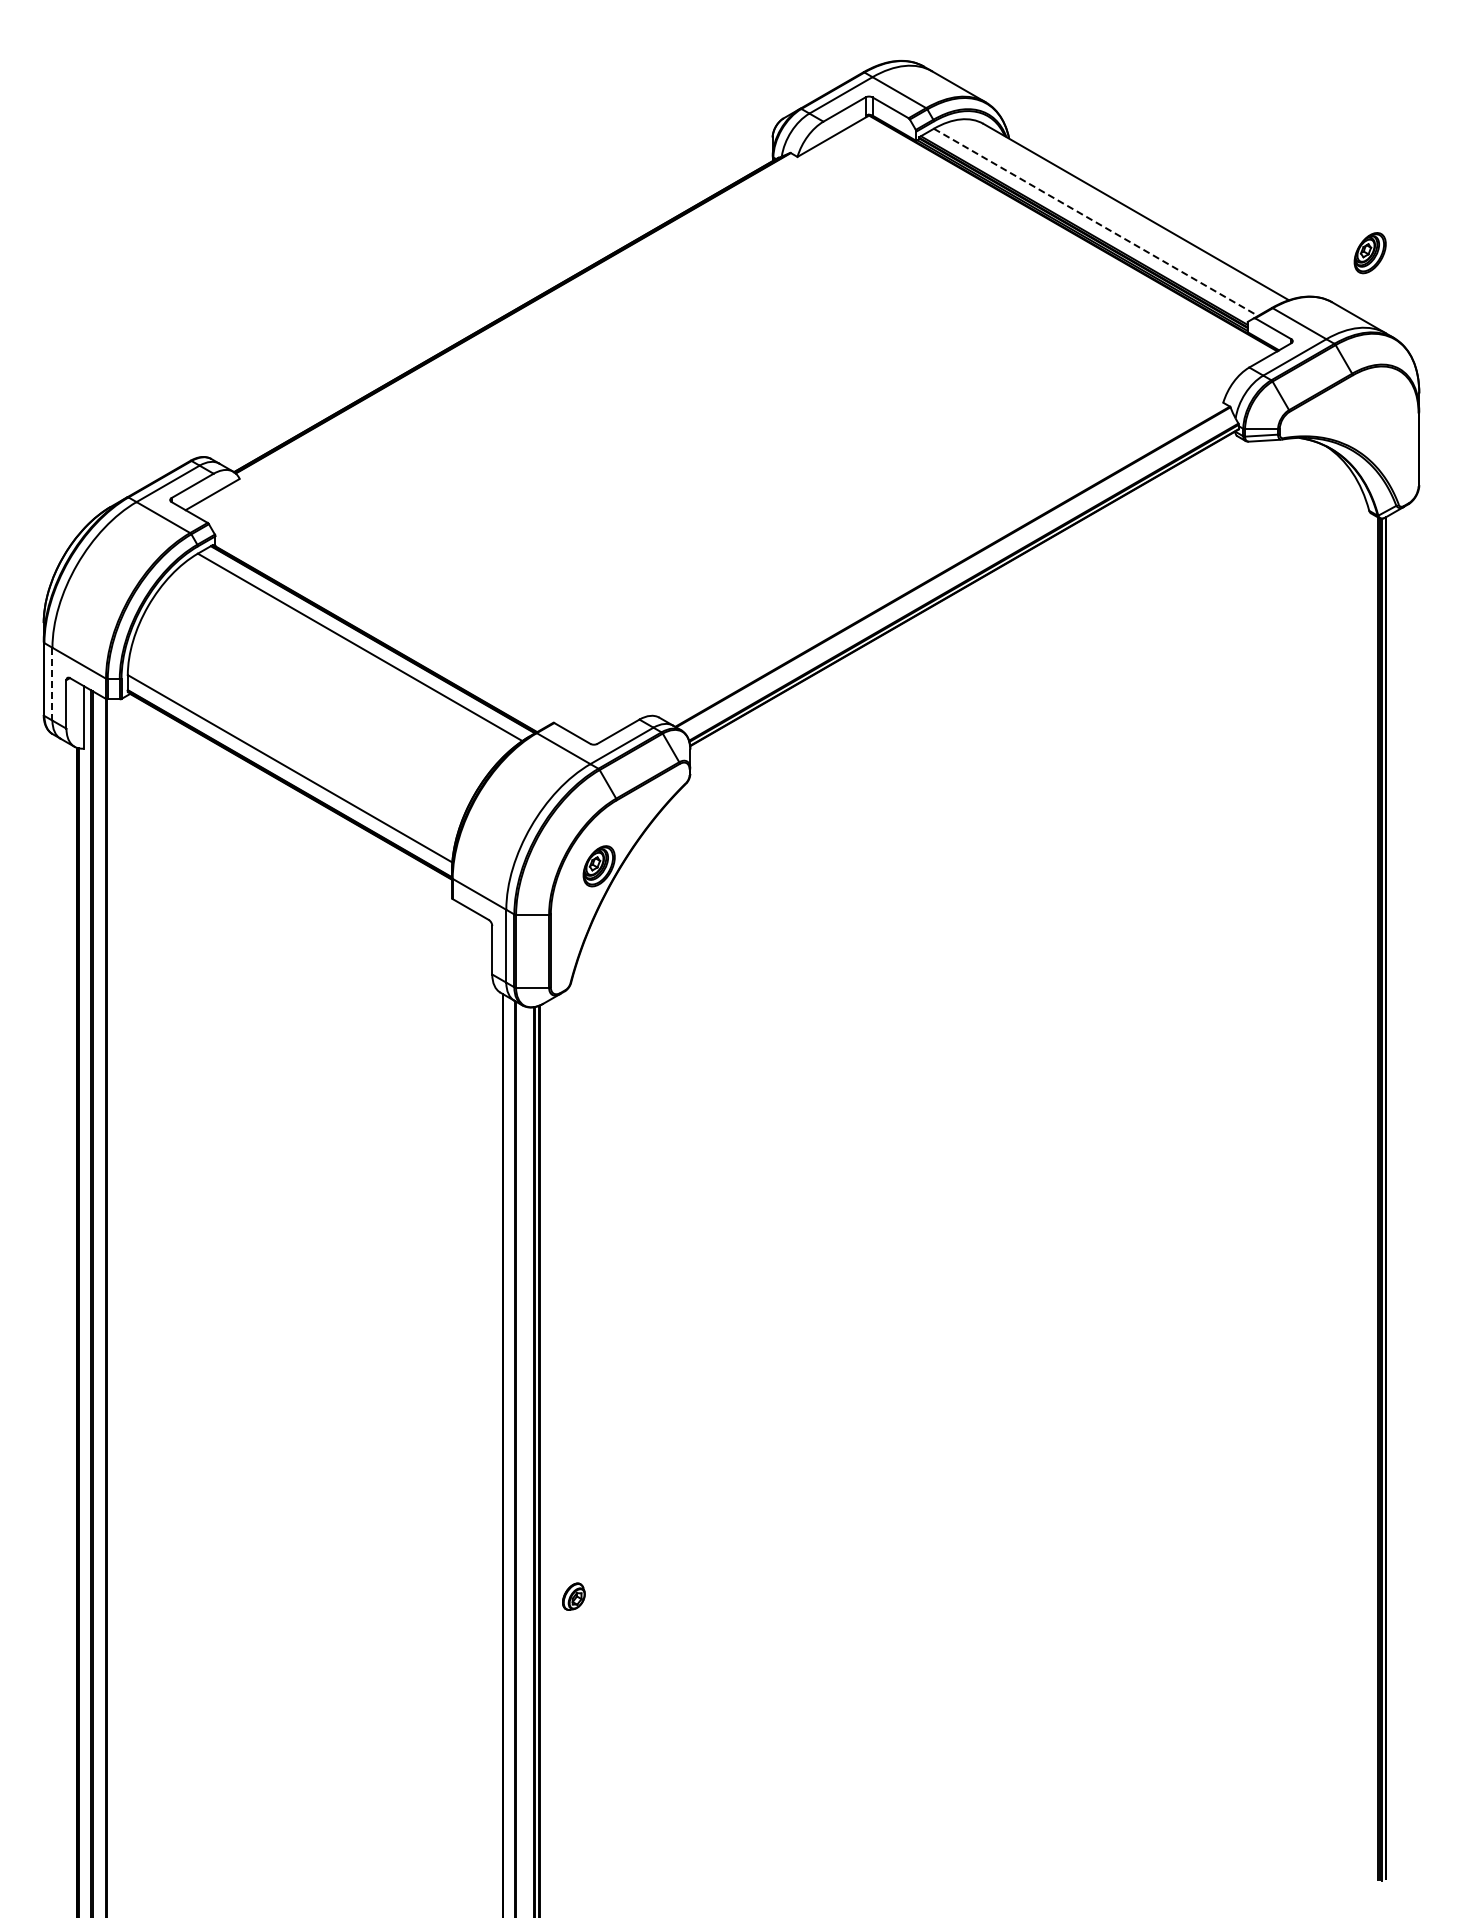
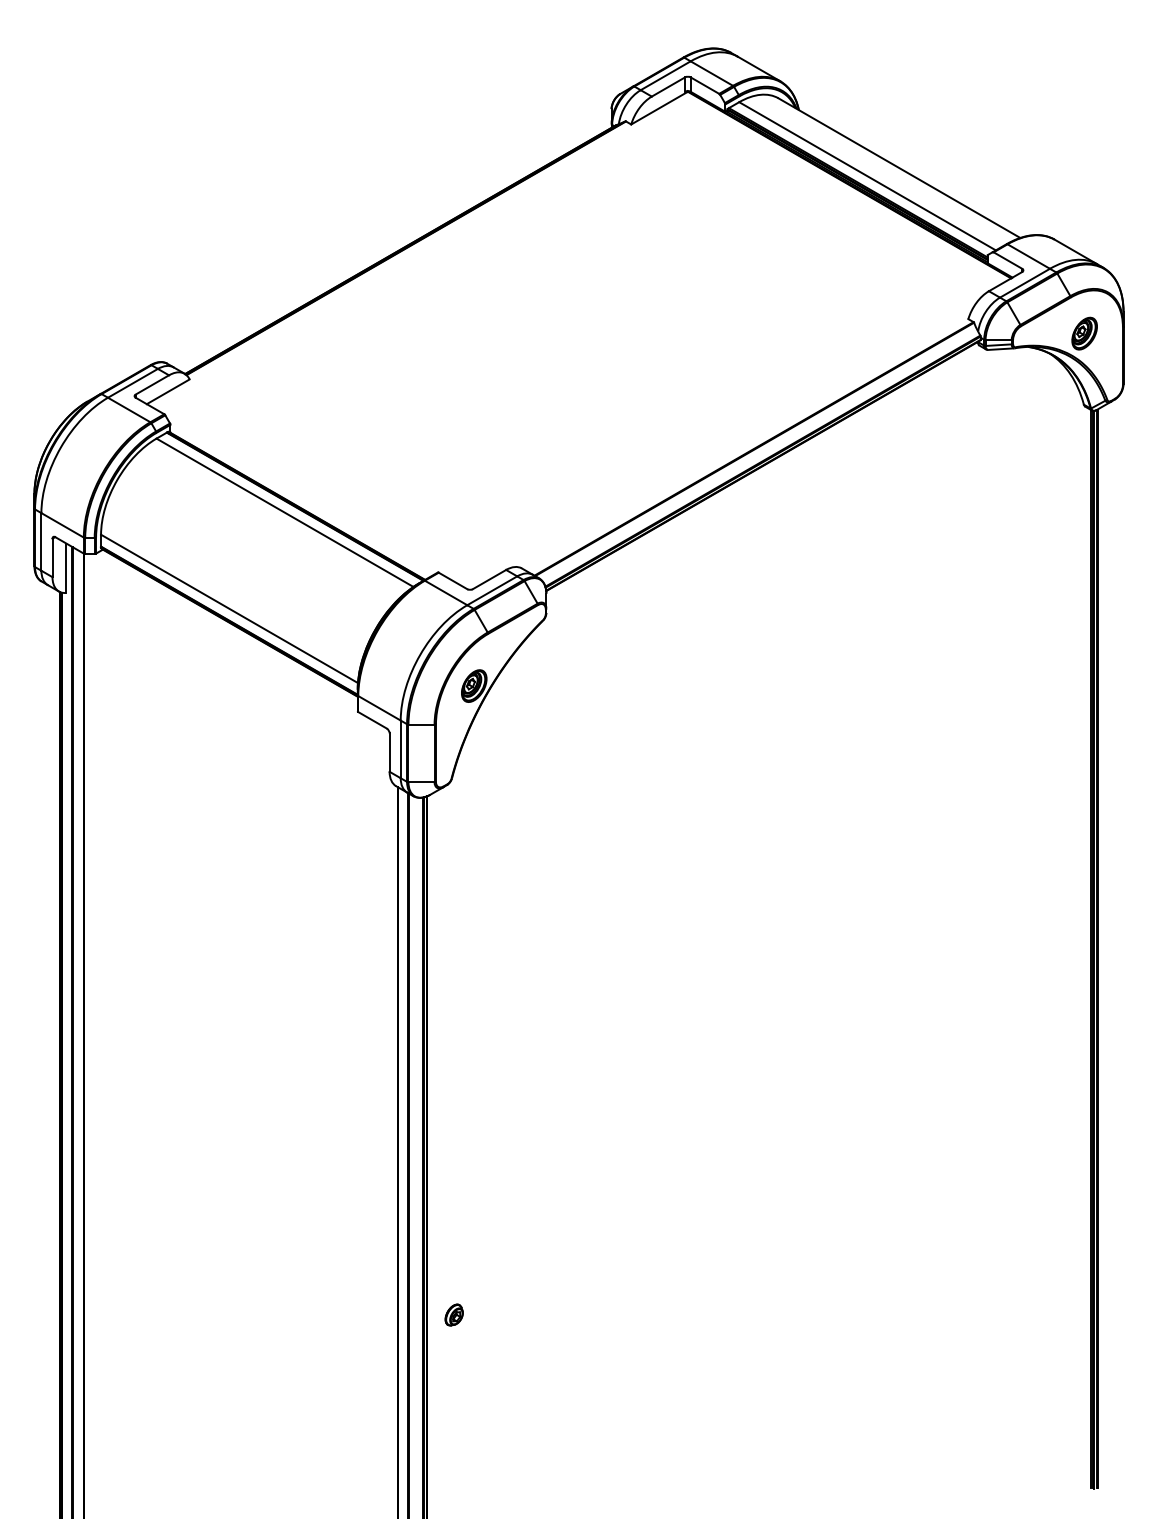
line: (1096, 222) -> (867, 176), dashed -> solid
part: (1369, 253) -> (1084, 333), moved
line: (52, 683) -> (41, 541), dashed -> solid
part: (573, 1596) -> (453, 1314), moved

